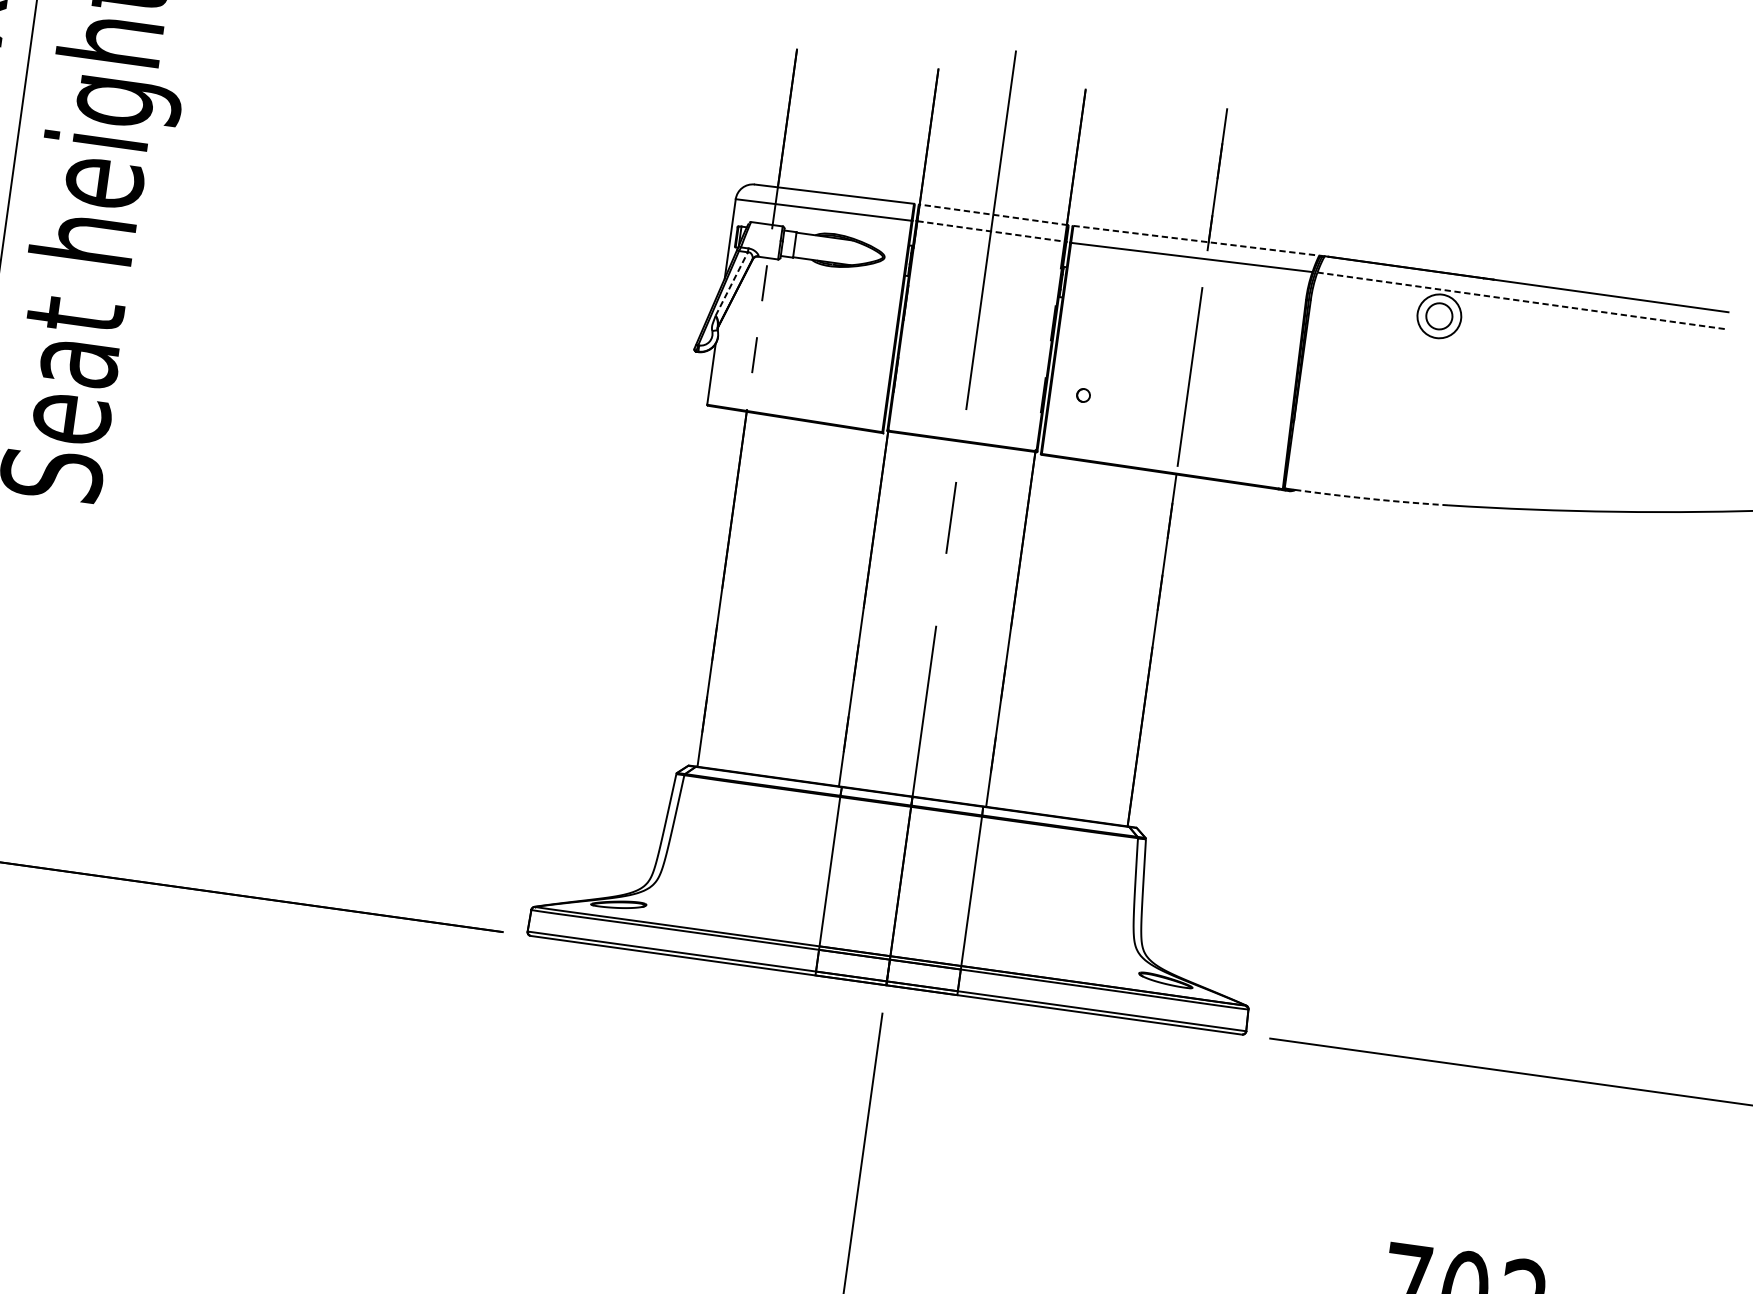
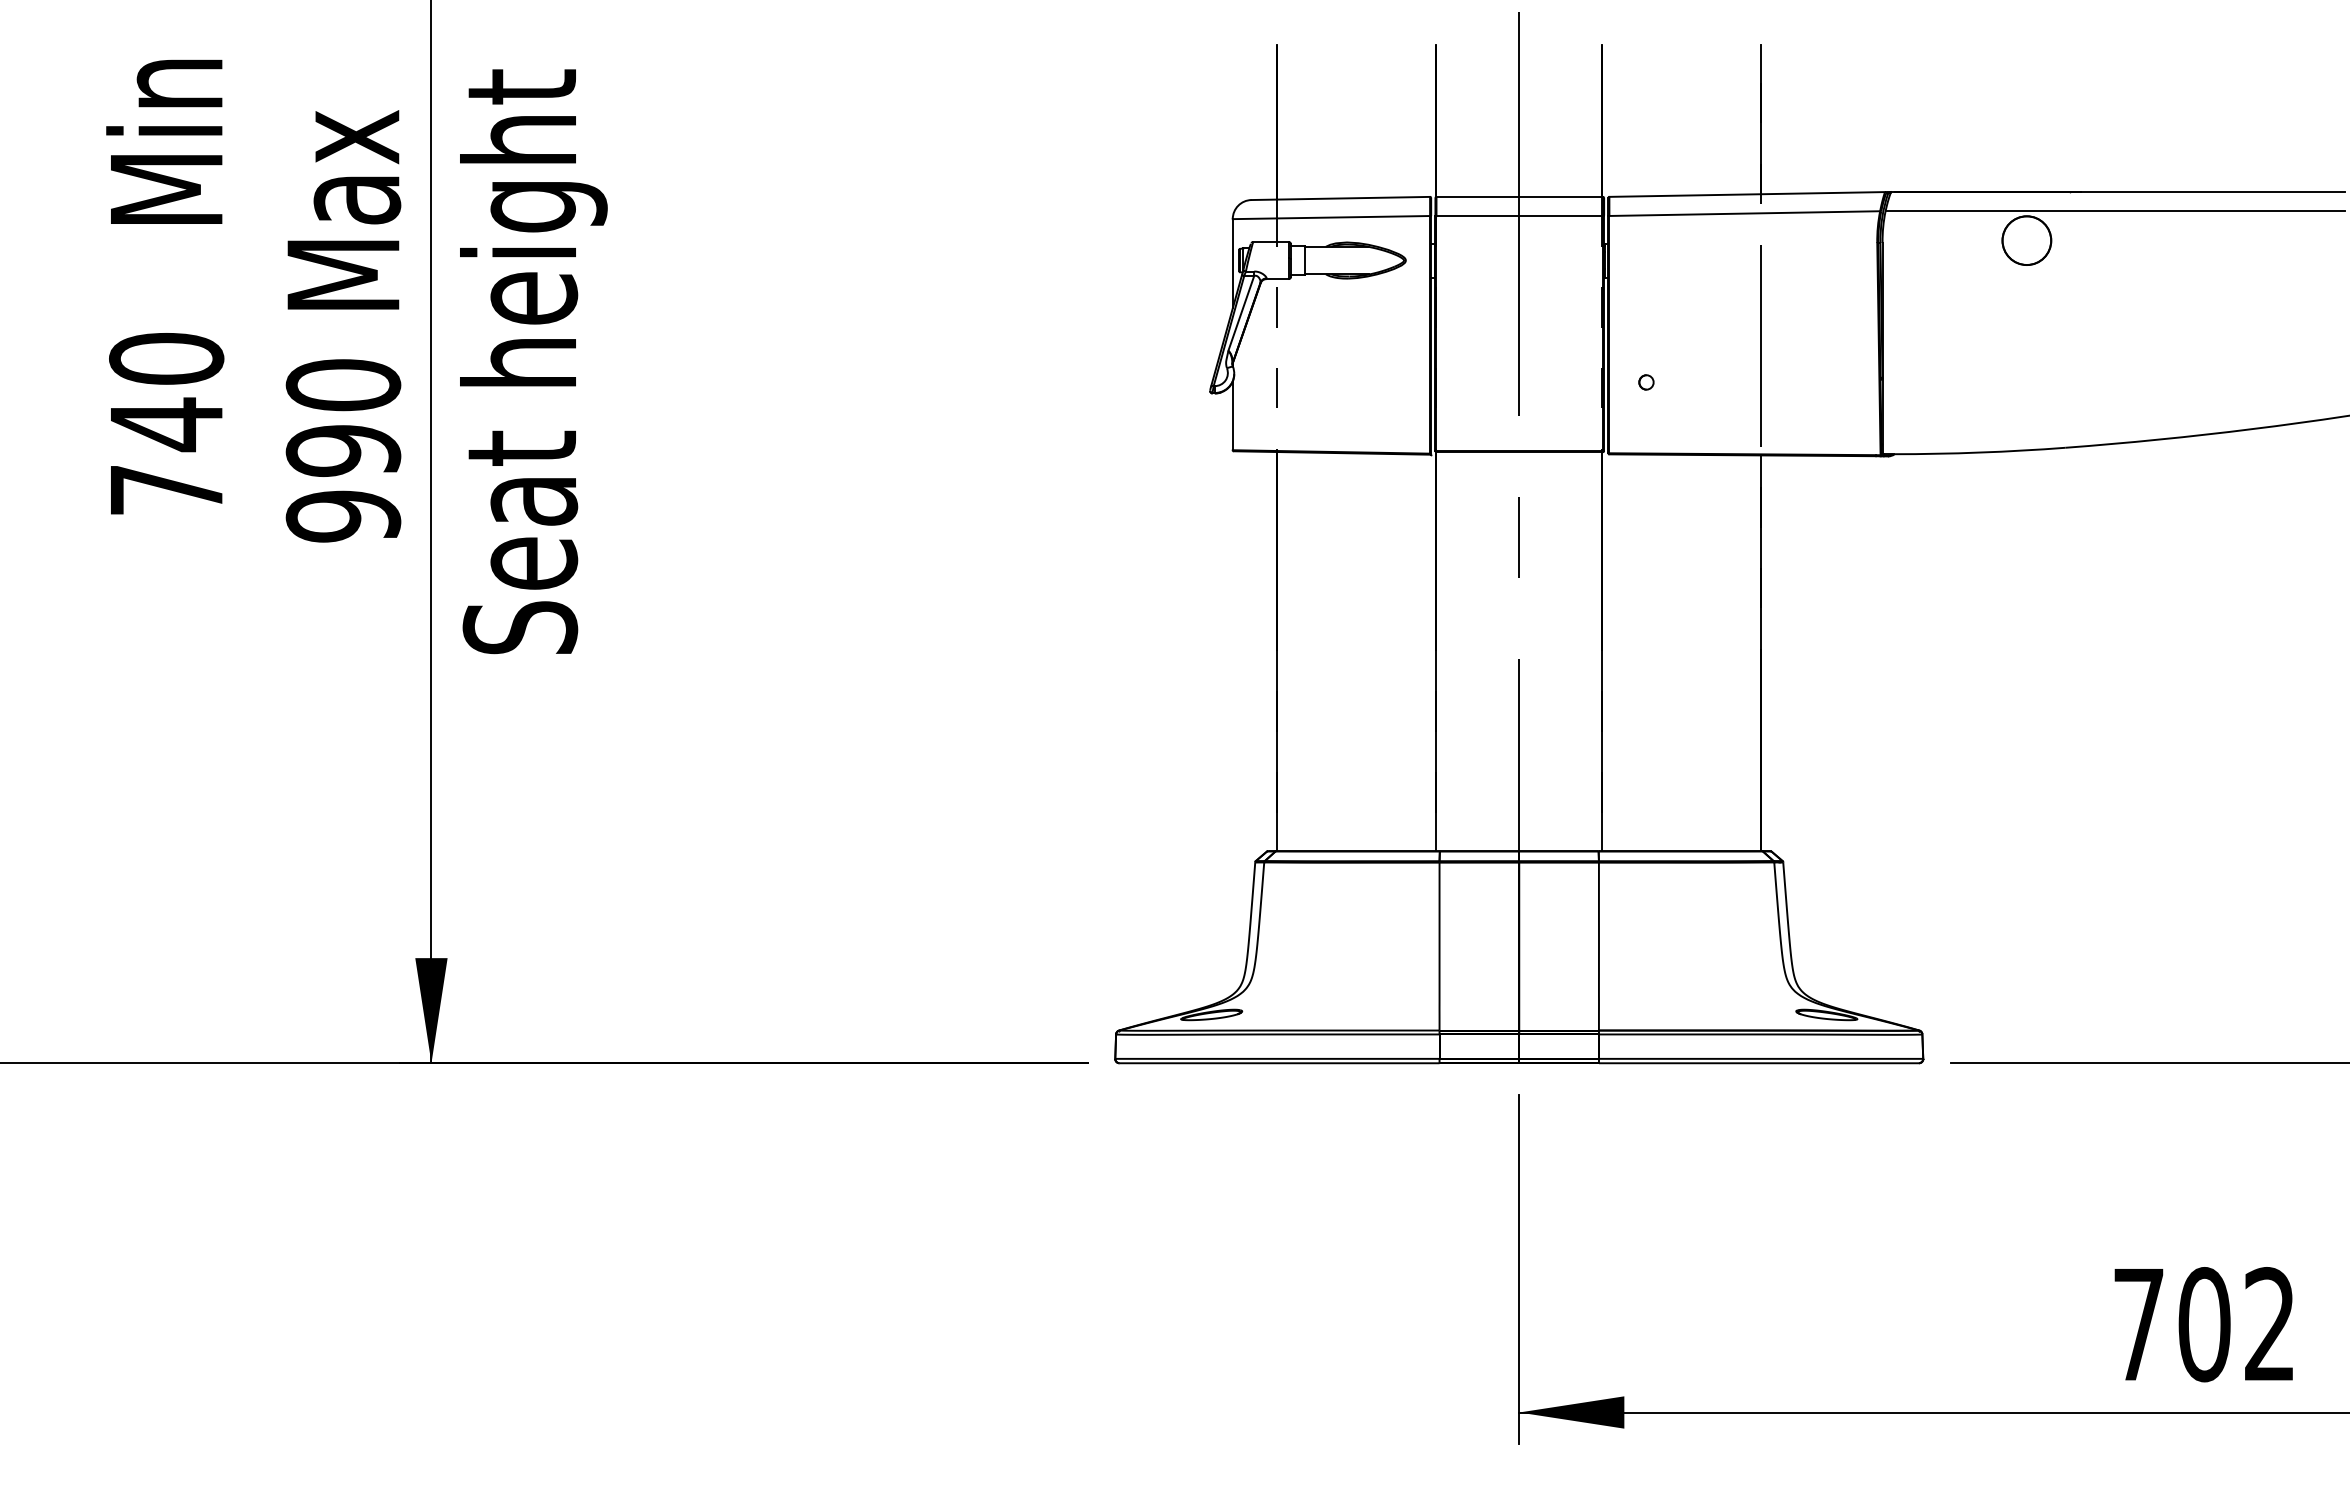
line: (993, 214) -> (1519, 196), dashed -> solid
line: (992, 231) -> (1520, 215), dashed -> solid
line: (1196, 240) -> (1747, 194), dashed -> solid
line: (731, 284) -> (1241, 313), dashed -> solid
line: (1521, 300) -> (2115, 210), dashed -> solid
circle: (1439, 316) -> (2026, 240), size x1.67
arc: (1371, 498) -> (1979, 452), dashed -> solid

